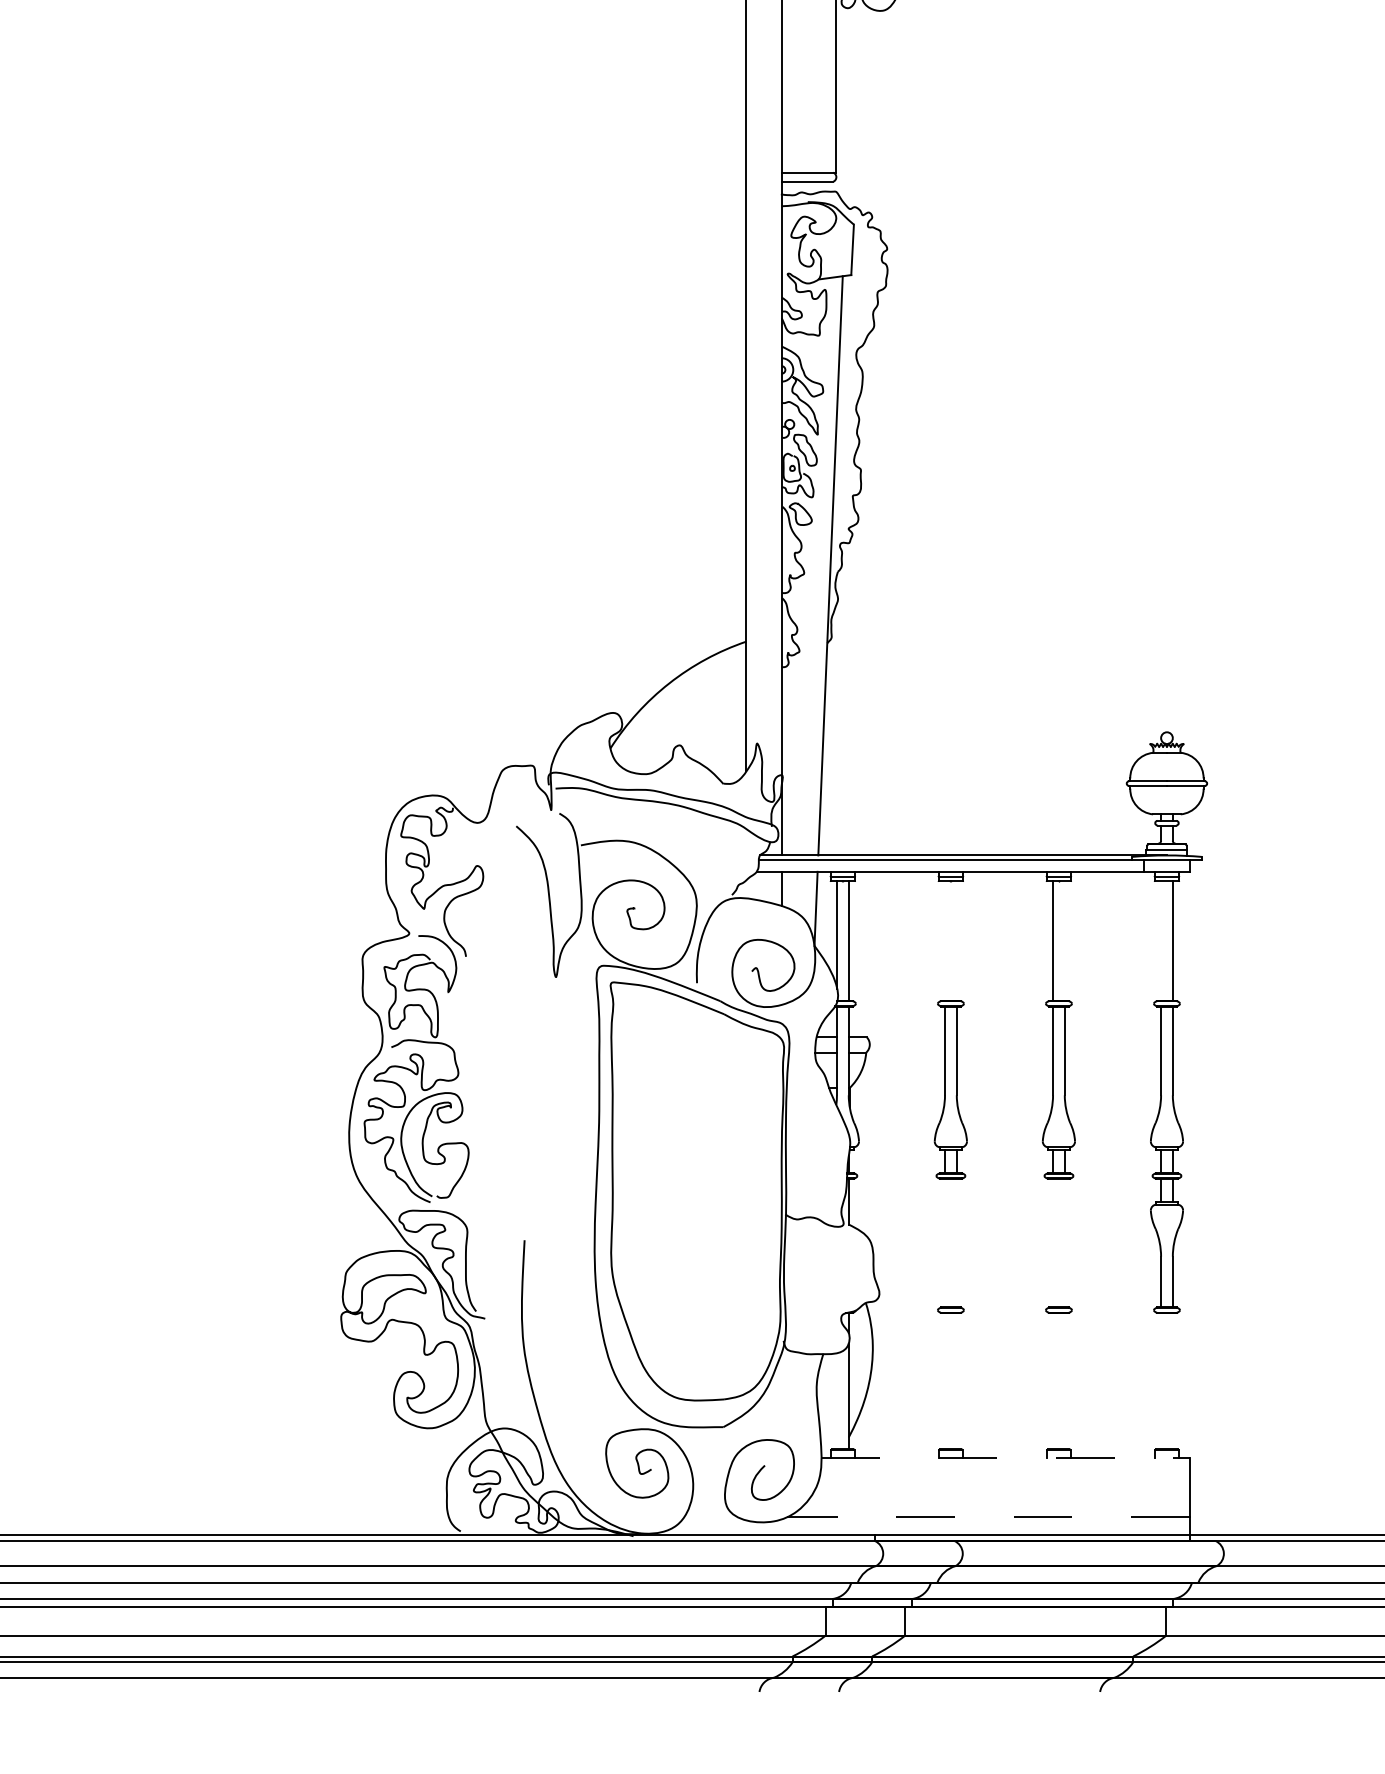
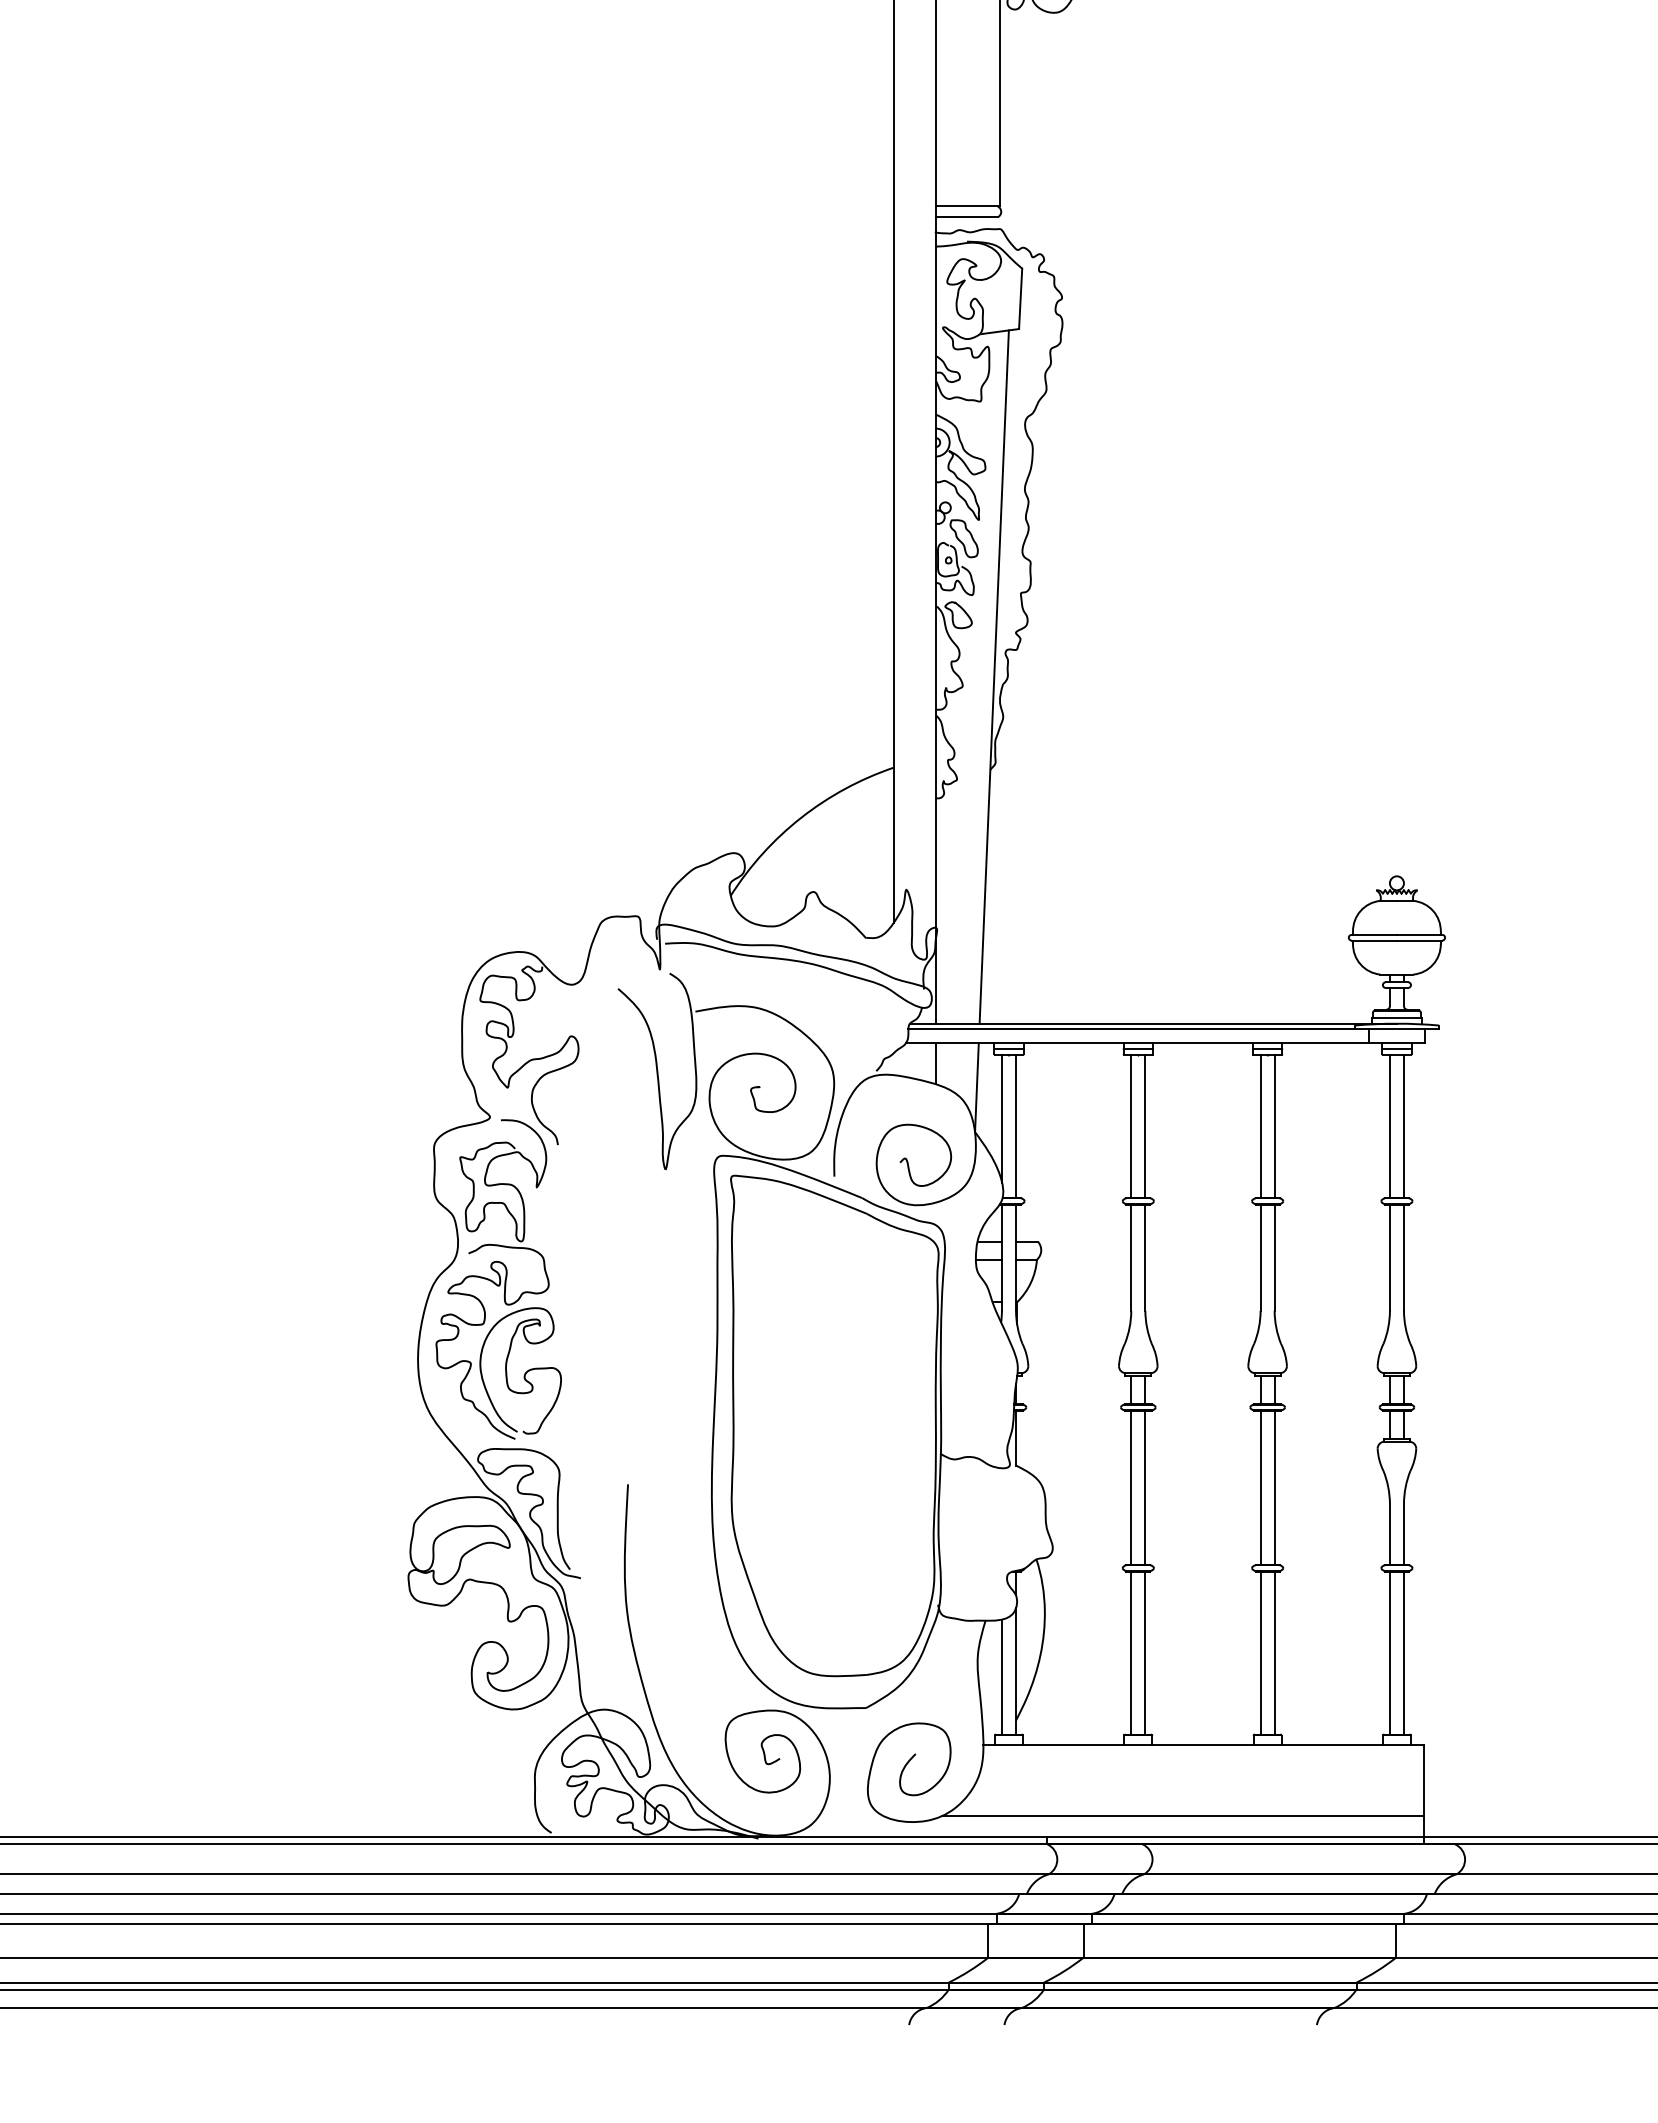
line: (945, 940) -> (1131, 1125), added
line: (956, 940) -> (1145, 1125), added
line: (1064, 940) -> (1274, 1125), added
line: (1160, 940) -> (1389, 1125), added
line: (945, 1242) -> (1131, 1487), added
line: (956, 1242) -> (1145, 1487), added
line: (1052, 1242) -> (1260, 1487), added
line: (1064, 1242) -> (1274, 1487), added
line: (945, 1380) -> (1131, 1652), added
line: (956, 1380) -> (1145, 1652), added
line: (1052, 1380) -> (1260, 1652), added
line: (1064, 1380) -> (1274, 1652), added
line: (1160, 1380) -> (1389, 1652), added
line: (1172, 1380) -> (1403, 1652), added
line: (837, 1400) -> (1002, 1676), added
line: (1006, 1458) -> (1204, 1745), dashed -> solid
line: (988, 1517) -> (1183, 1816), dashed -> solid

